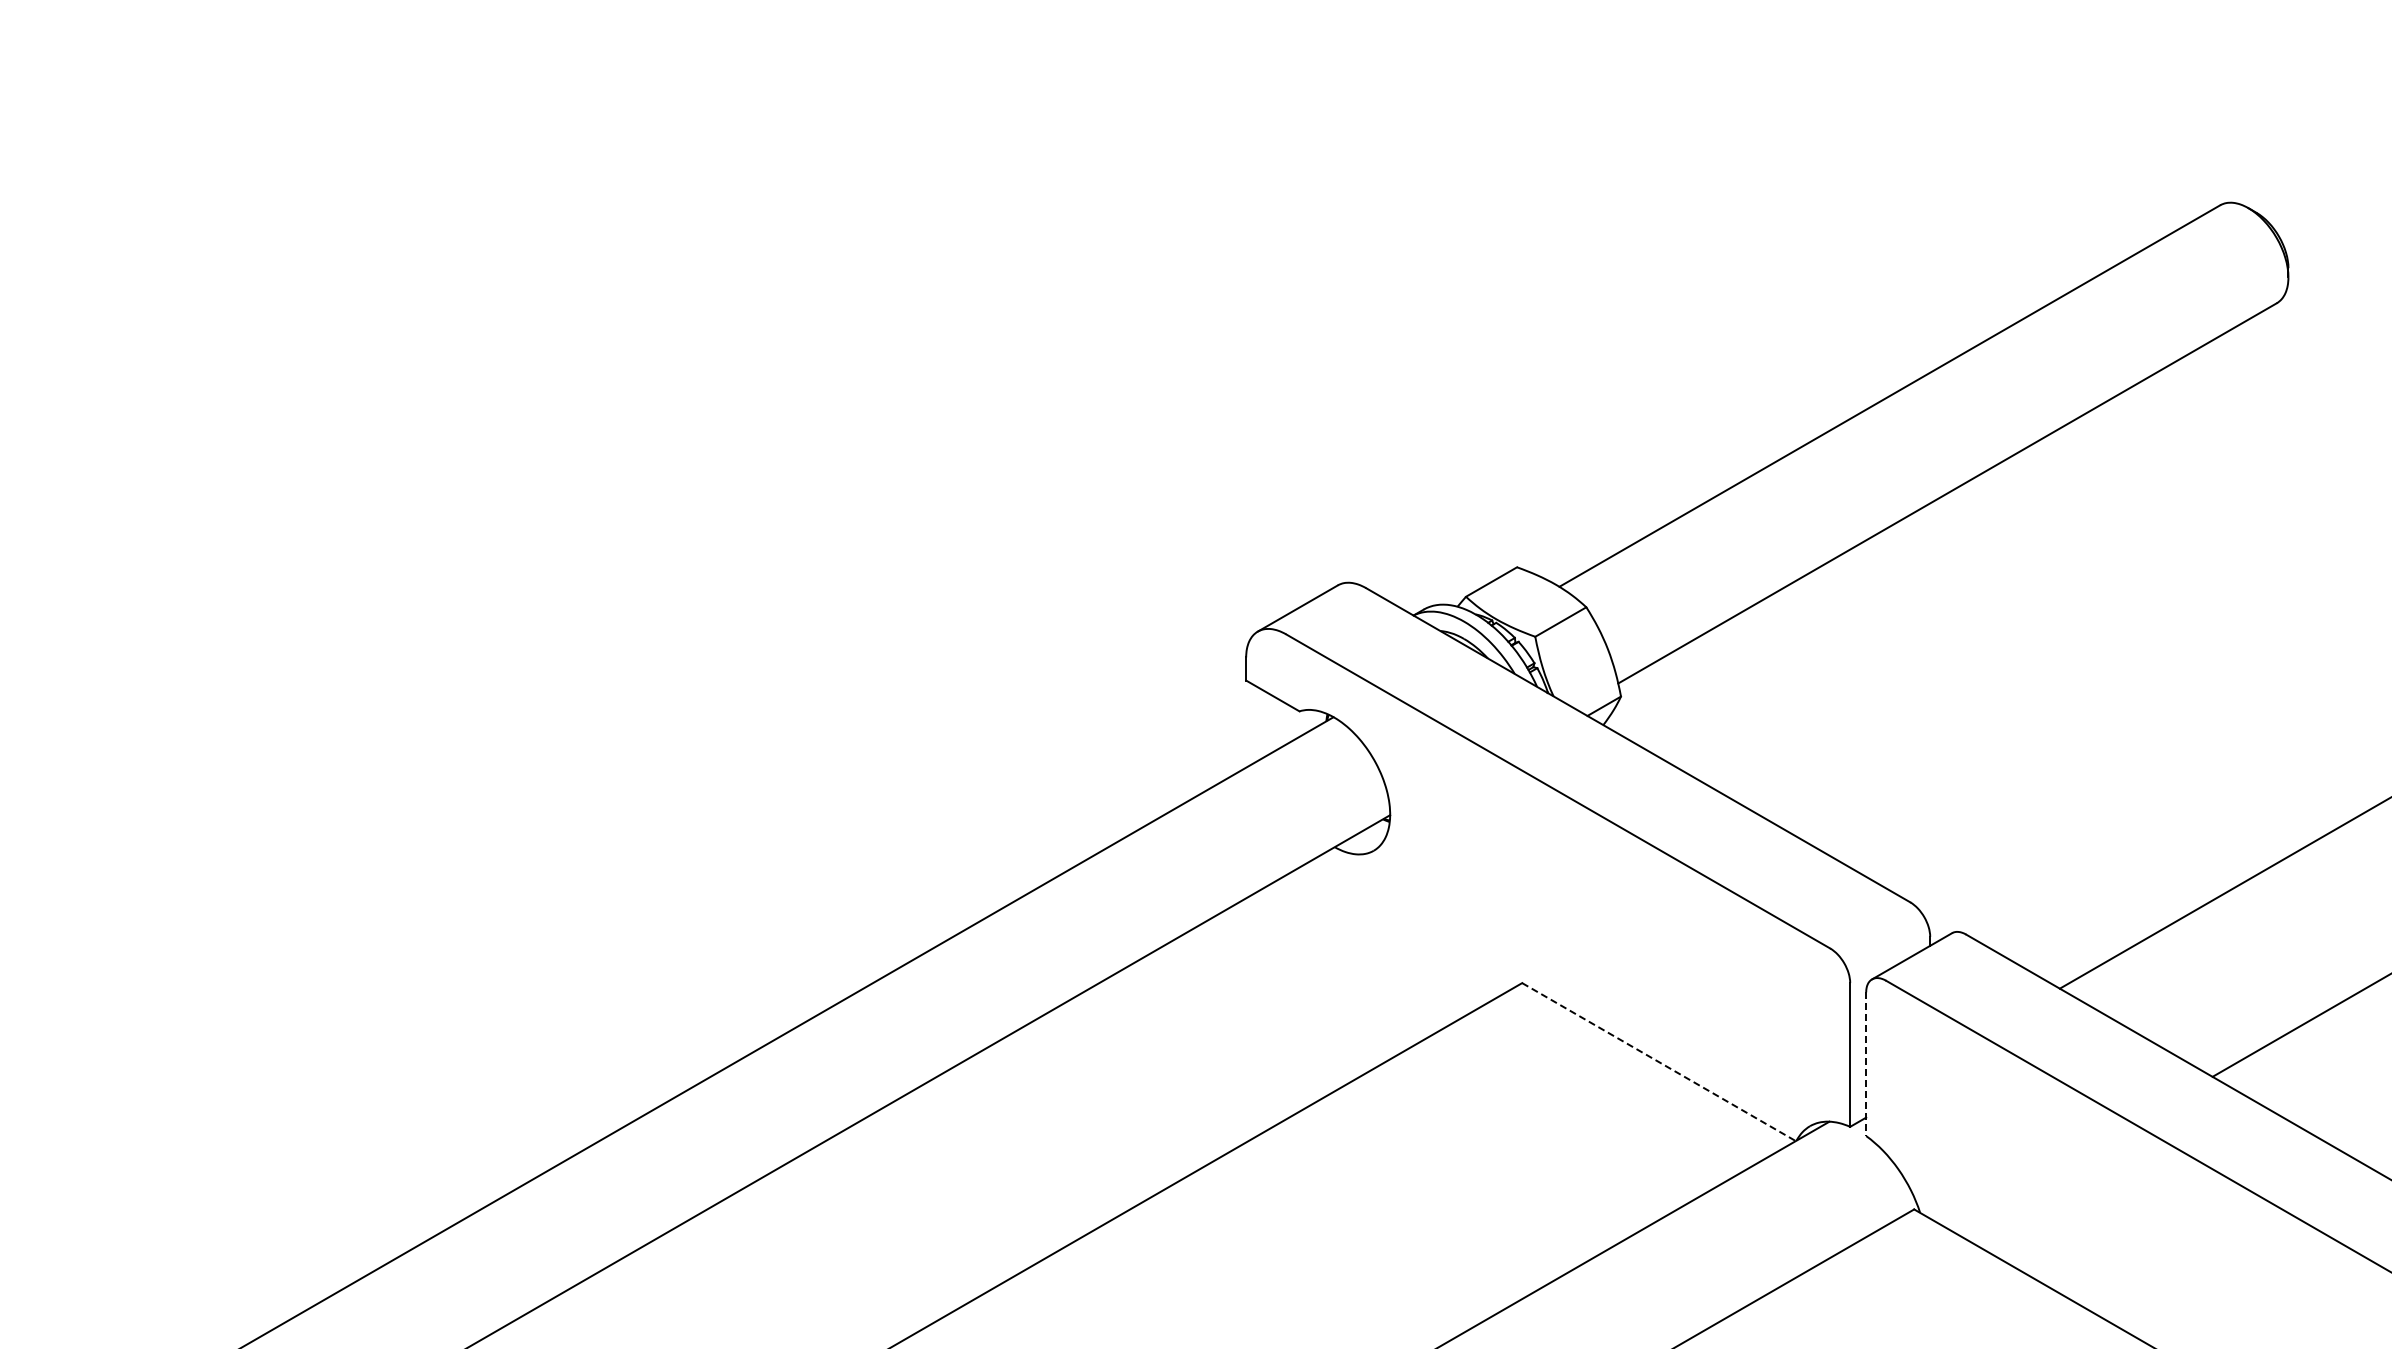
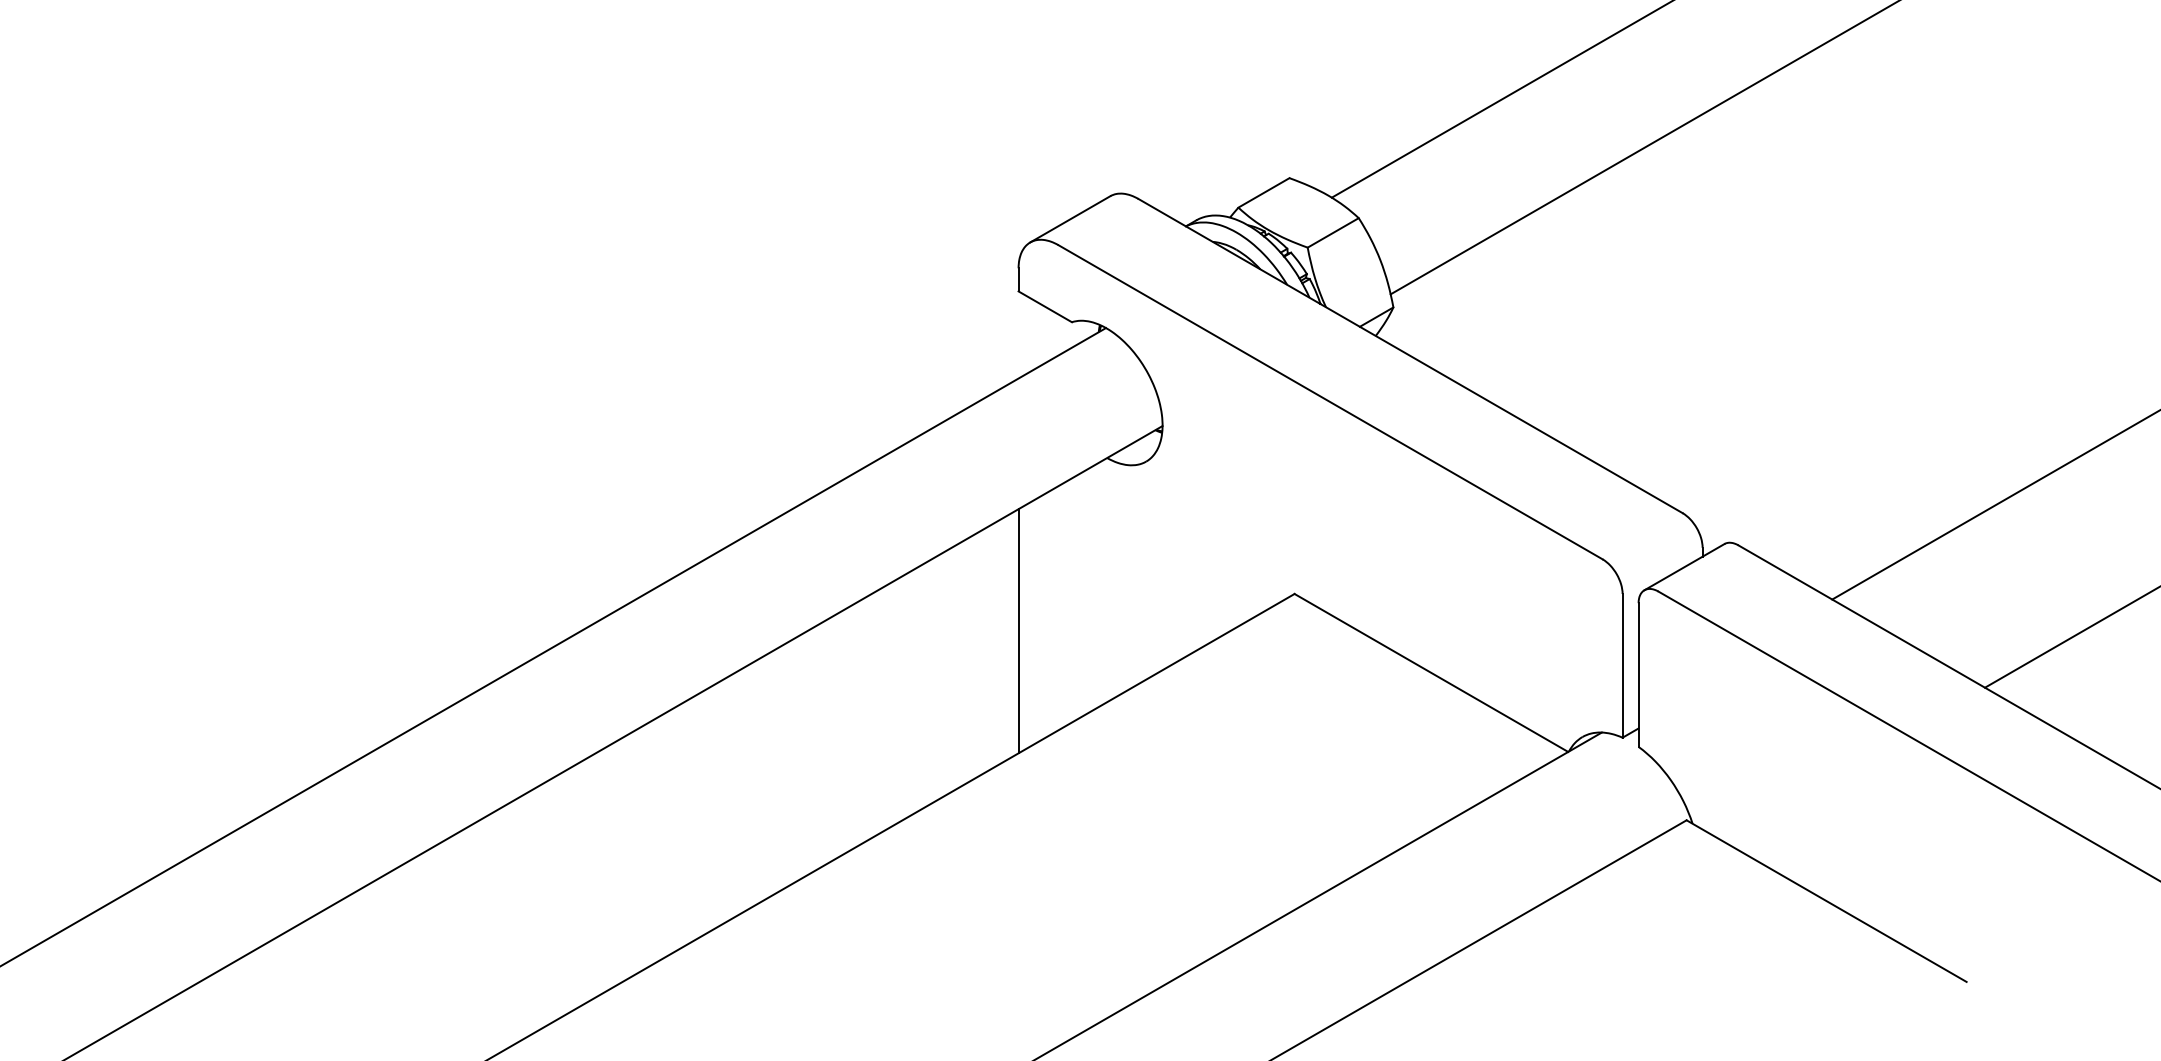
line: (1246, 1020) -> (1018, 631), added
line: (1659, 1062) -> (1431, 673), dashed -> solid
line: (1866, 1064) -> (1638, 675), dashed -> solid

